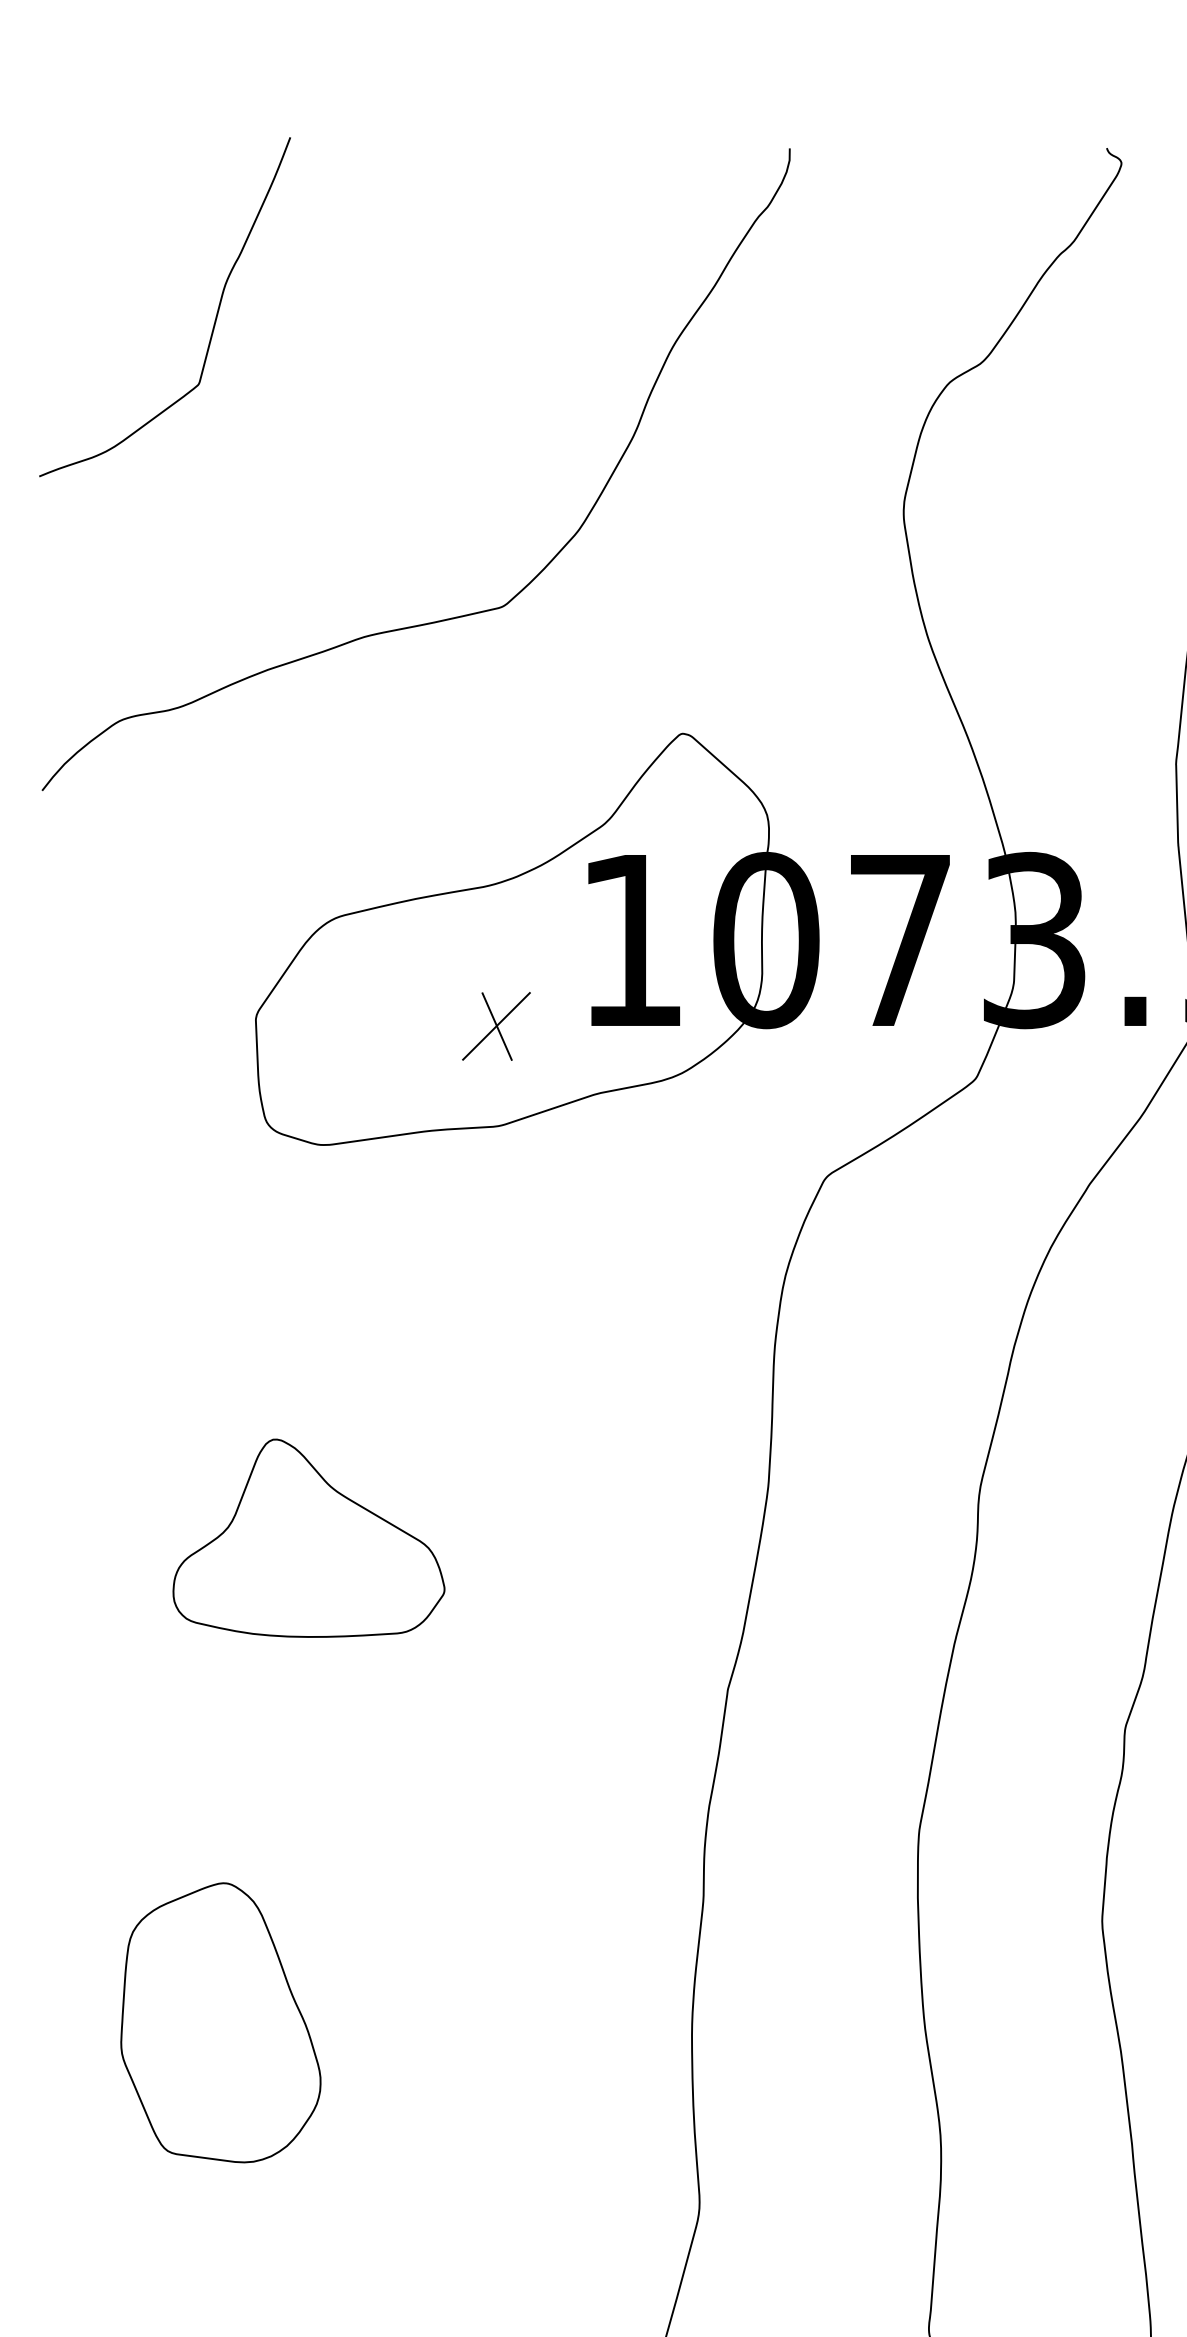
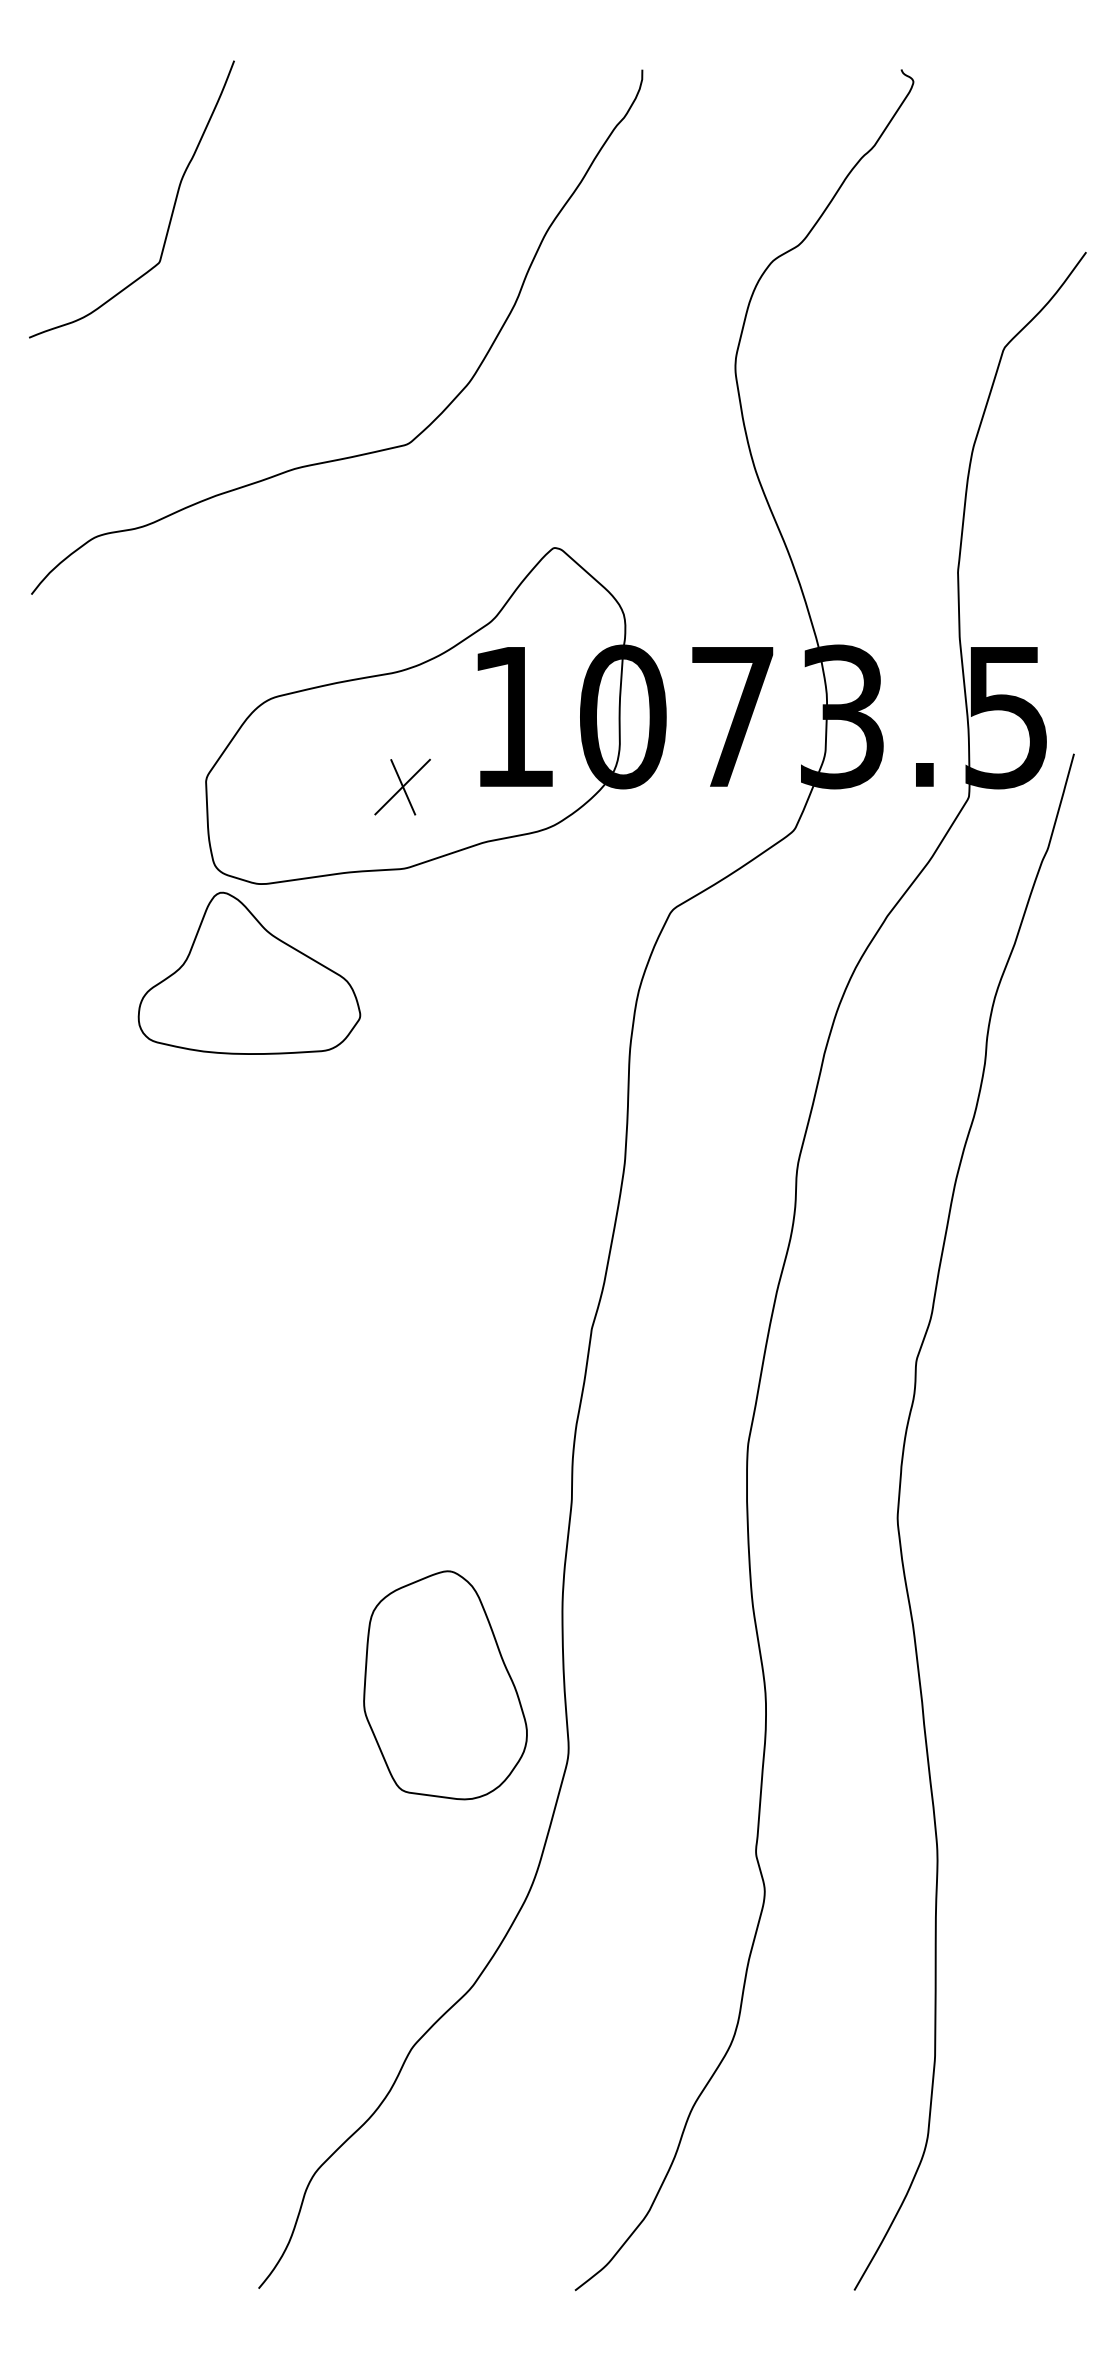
part: (309, 1537) -> (249, 972), moved
part: (220, 2023) -> (445, 1685), moved

